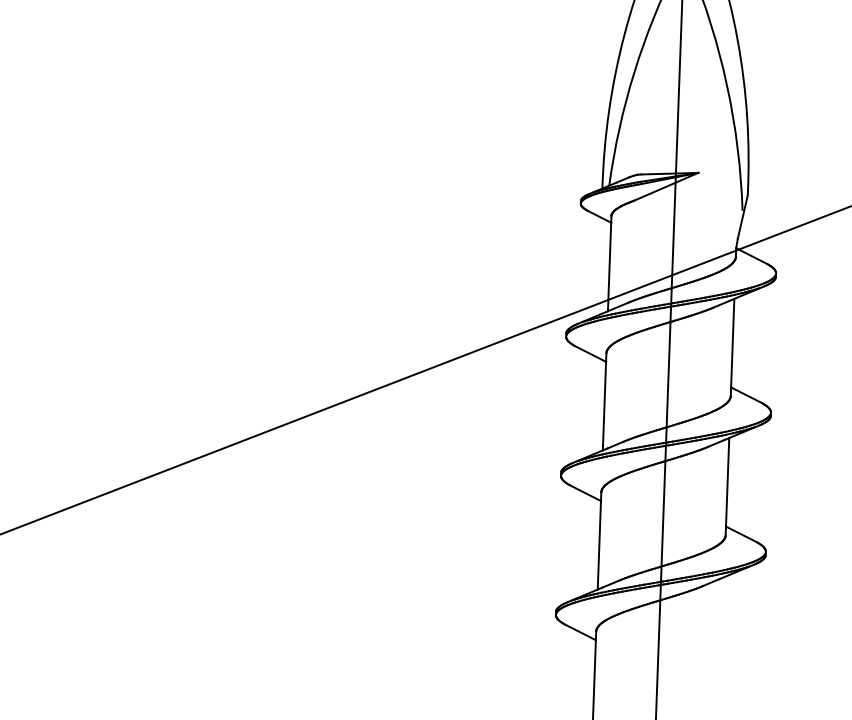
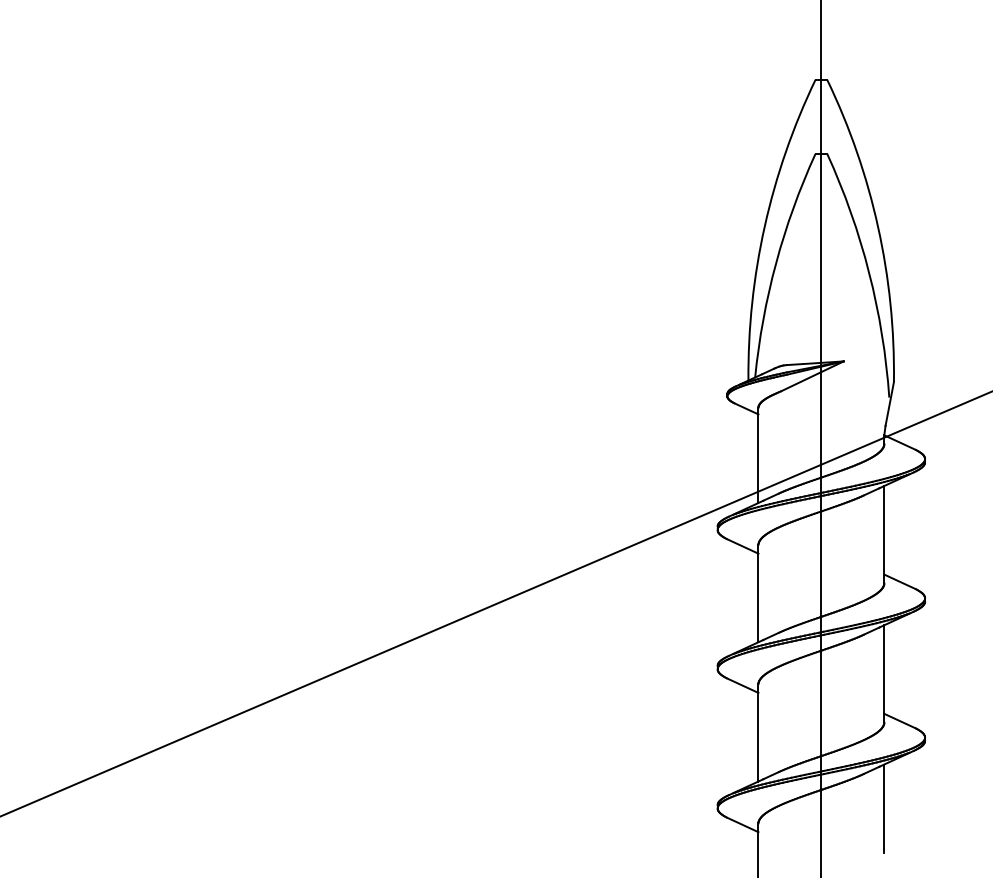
line: (722, 621) -> (884, 808), added

